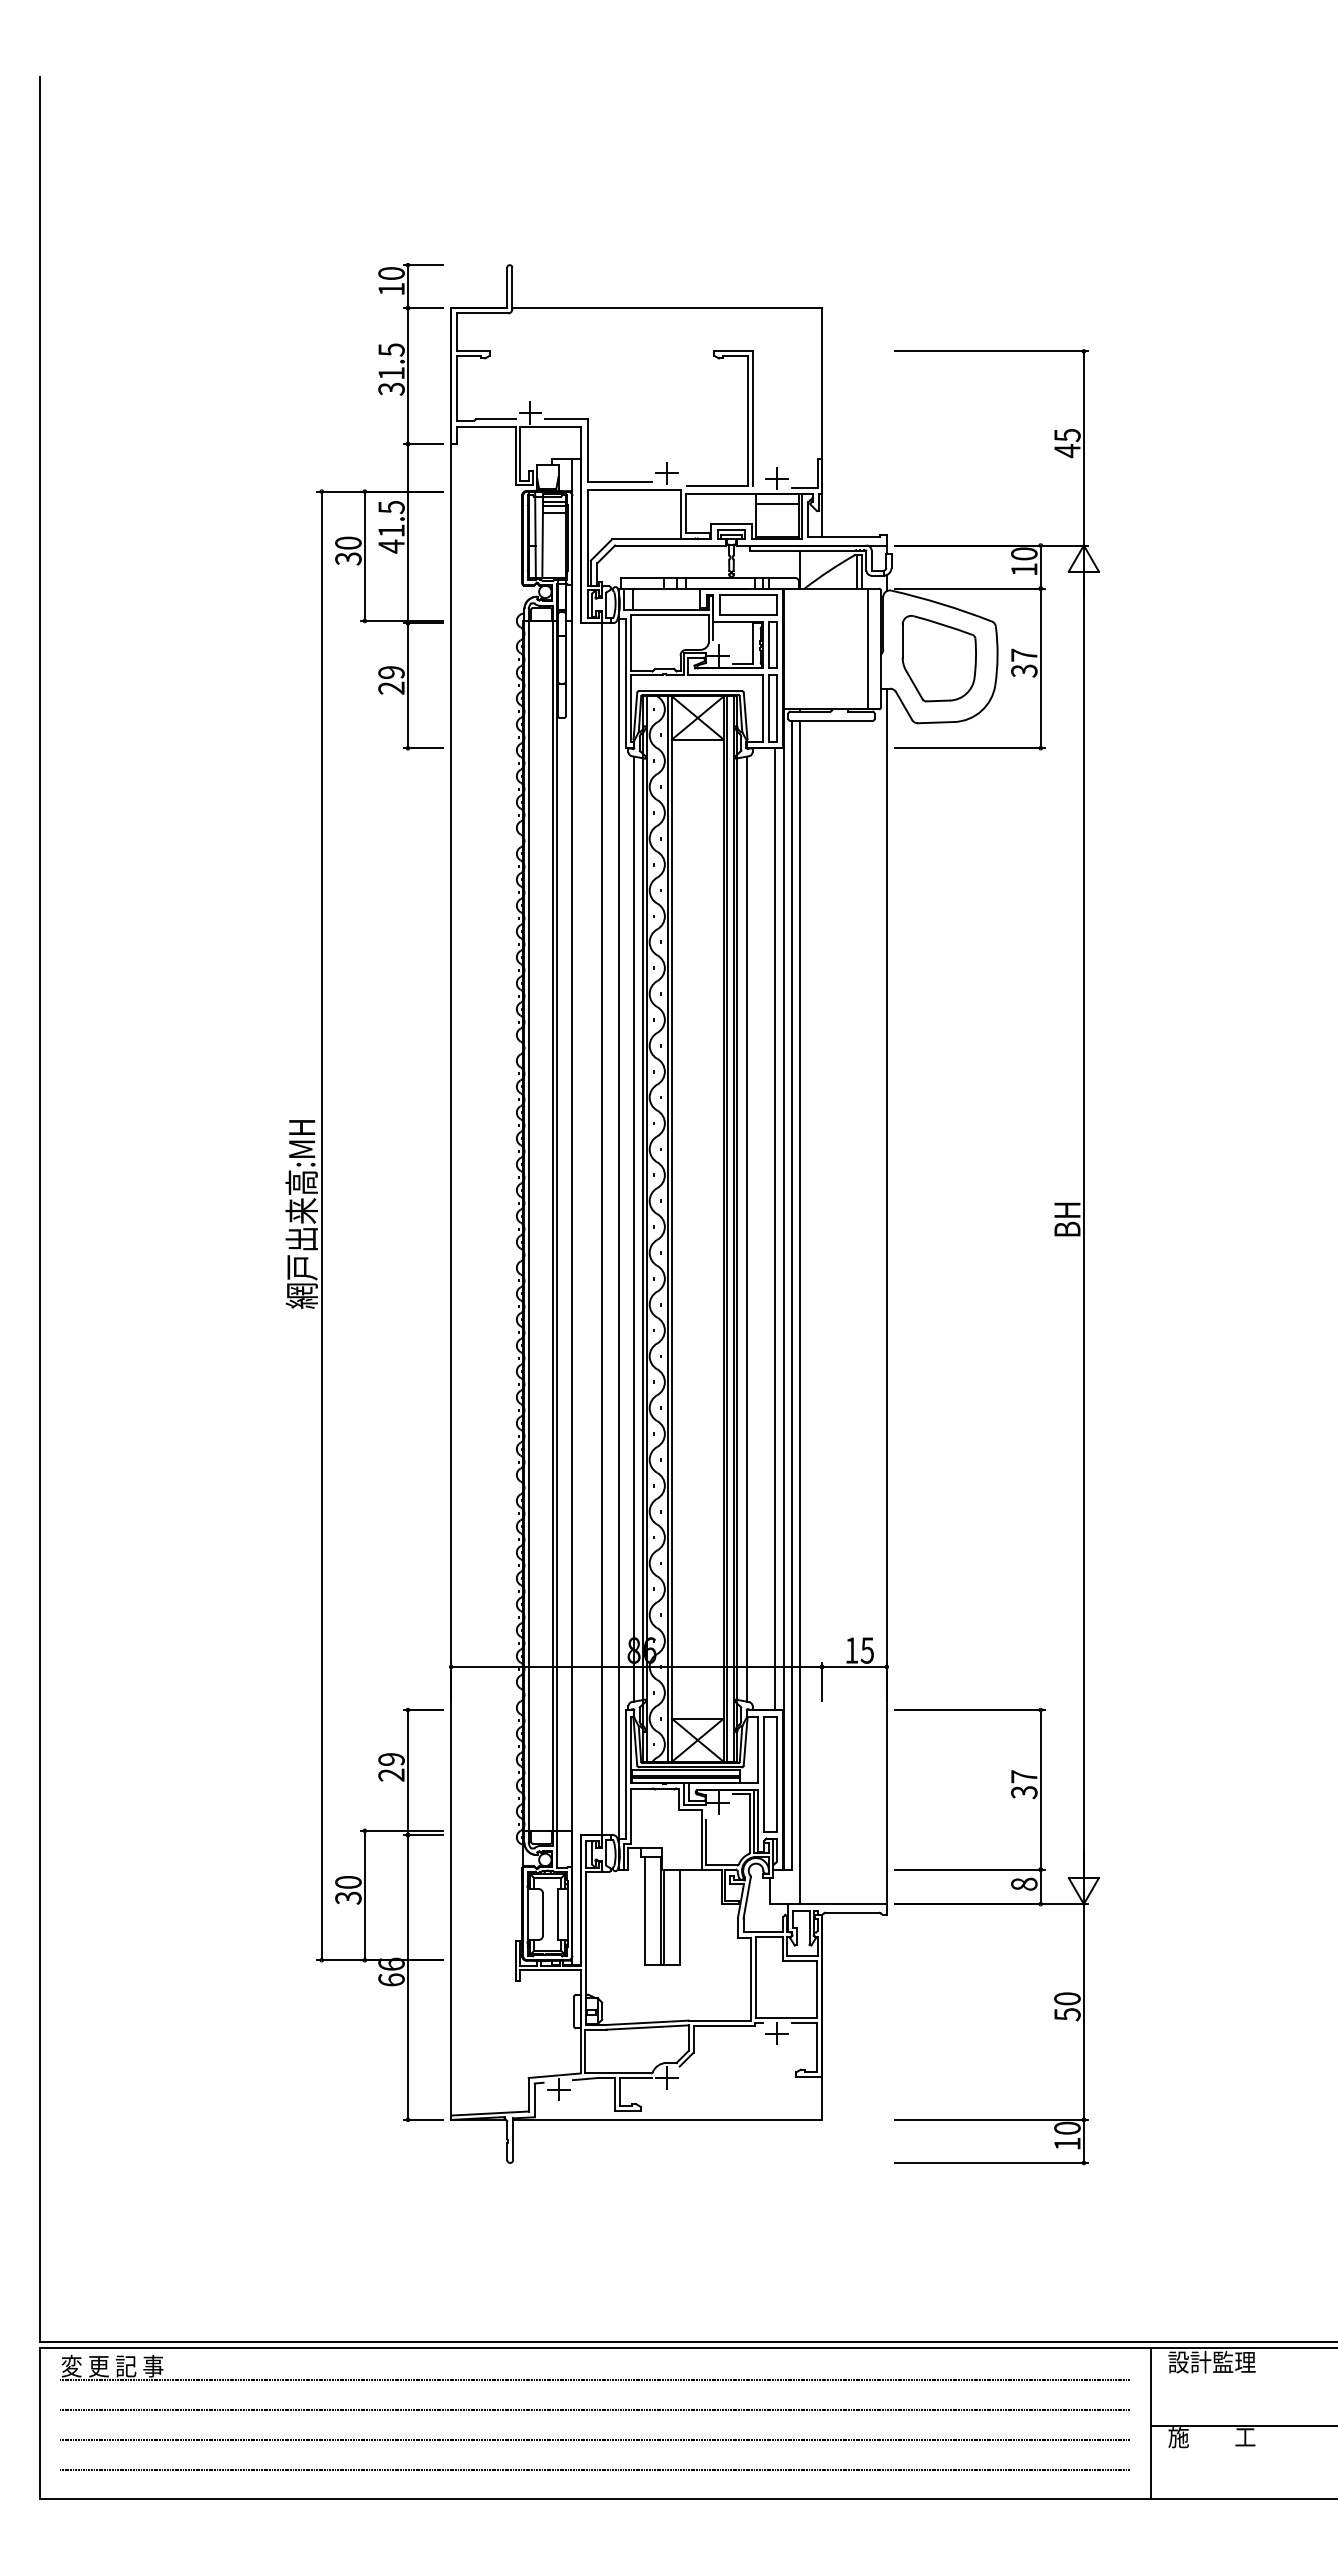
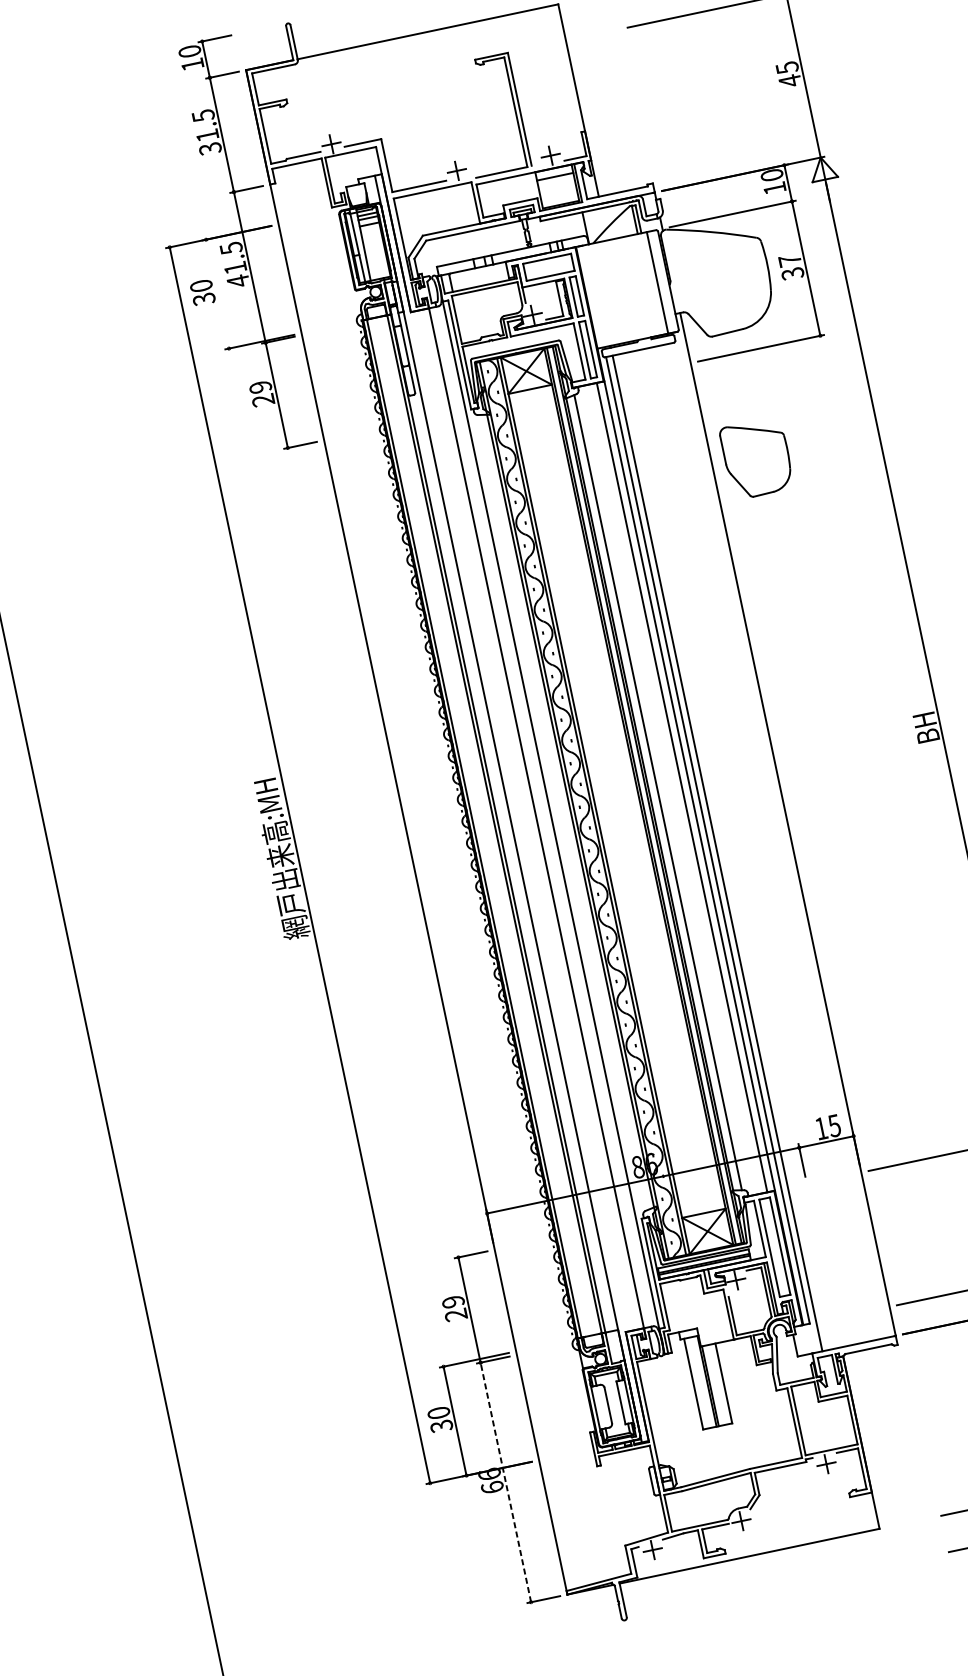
line: (364, 556) -> (217, 294), removed
part: (938, 658) -> (756, 458), moved
line: (634, 1228) -> (563, 812), removed
line: (407, 1977) -> (505, 1482), solid -> dashed

